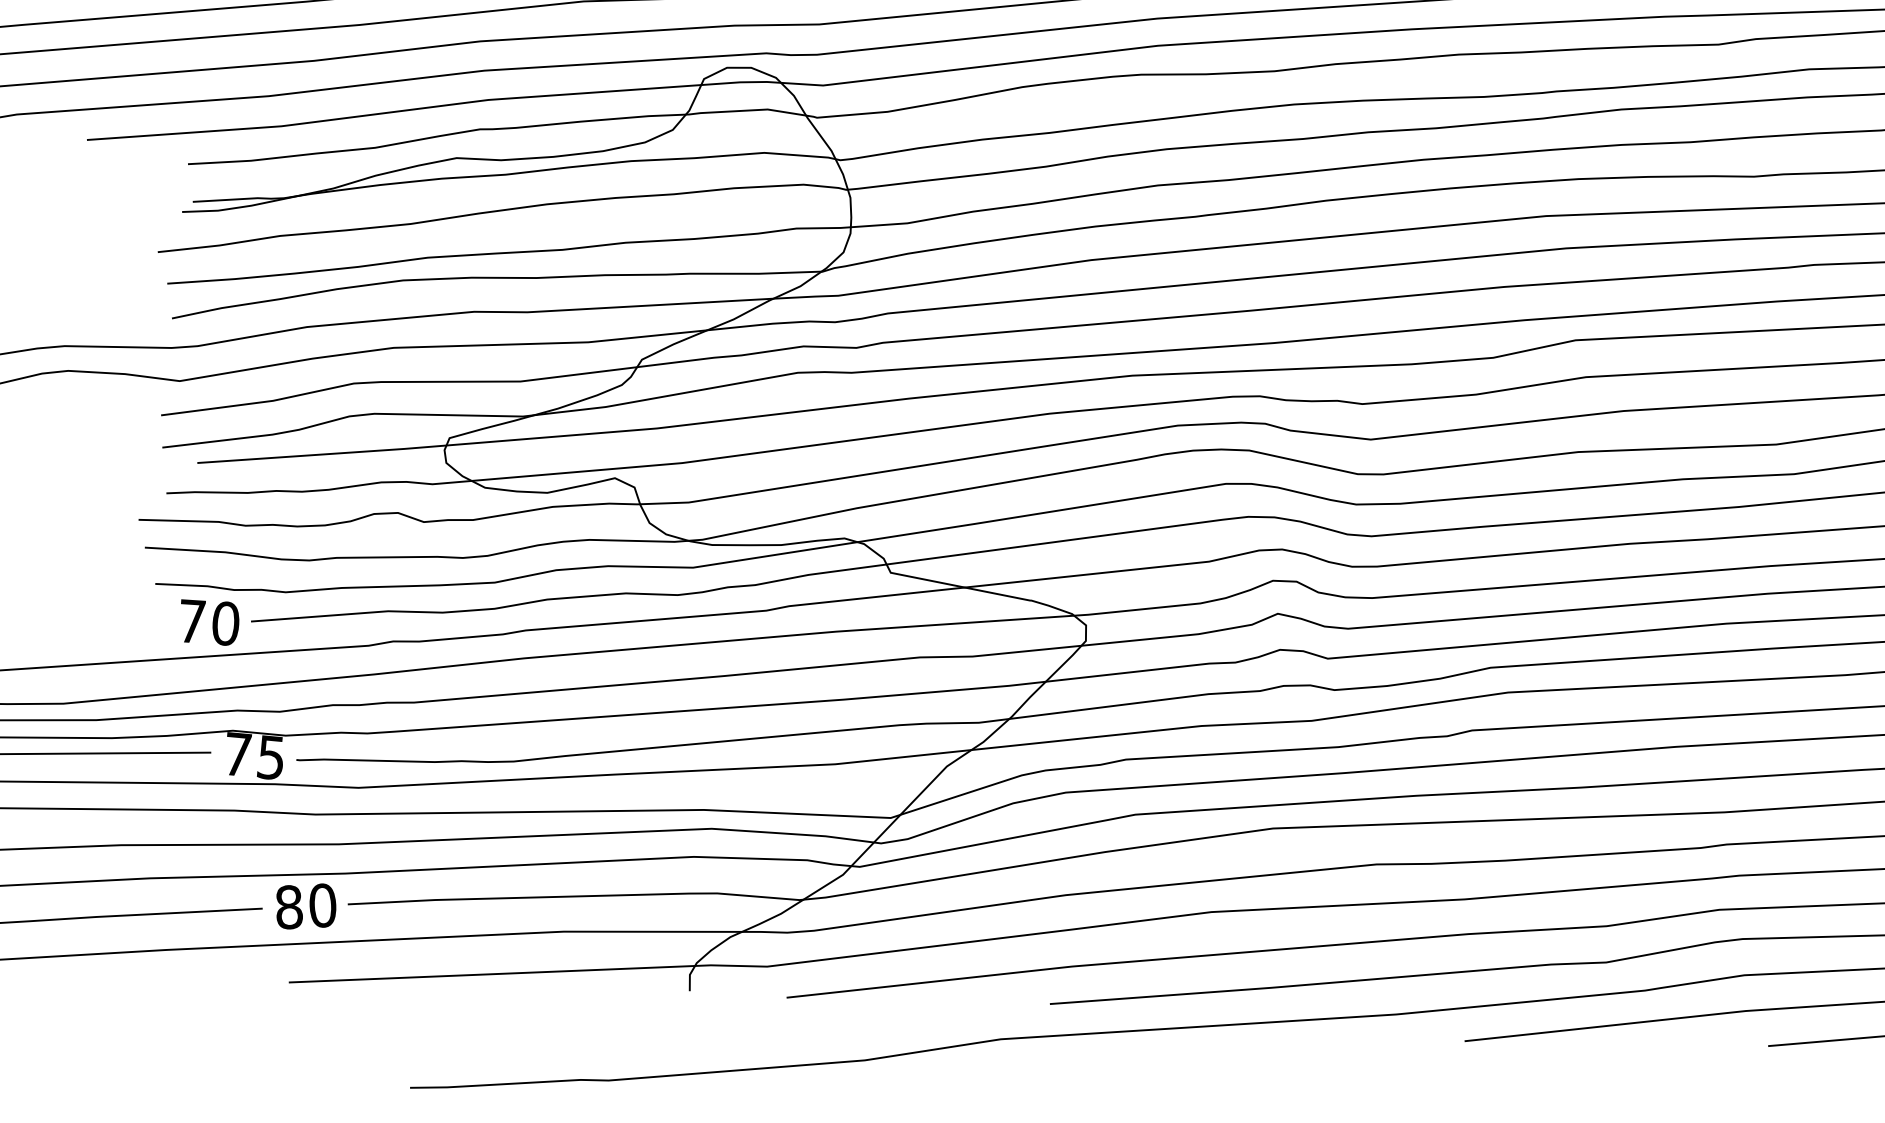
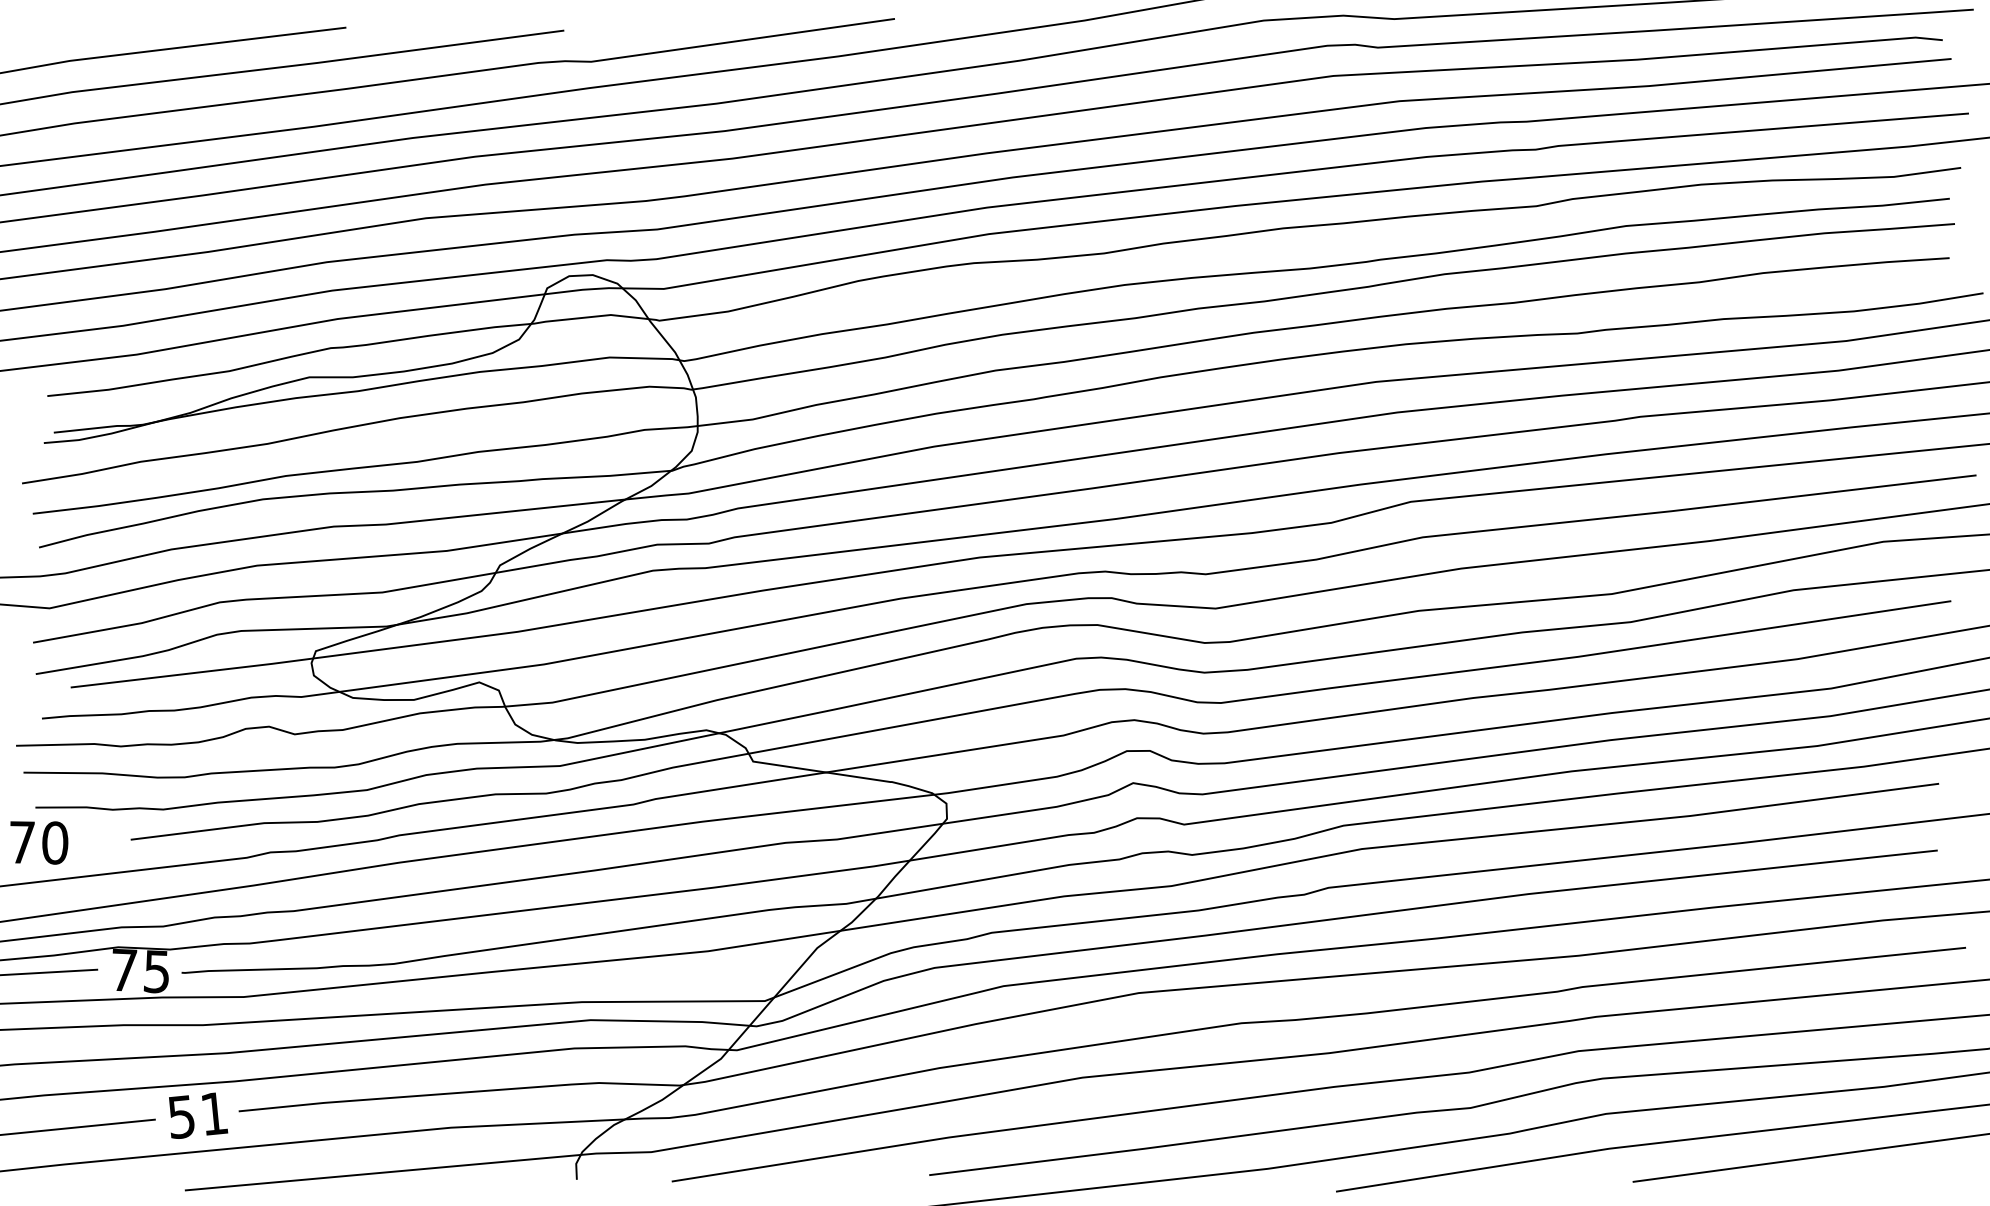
text: (209, 622) -> (39, 842), moved
text: (306, 906) -> (198, 1115), 80 -> 51

